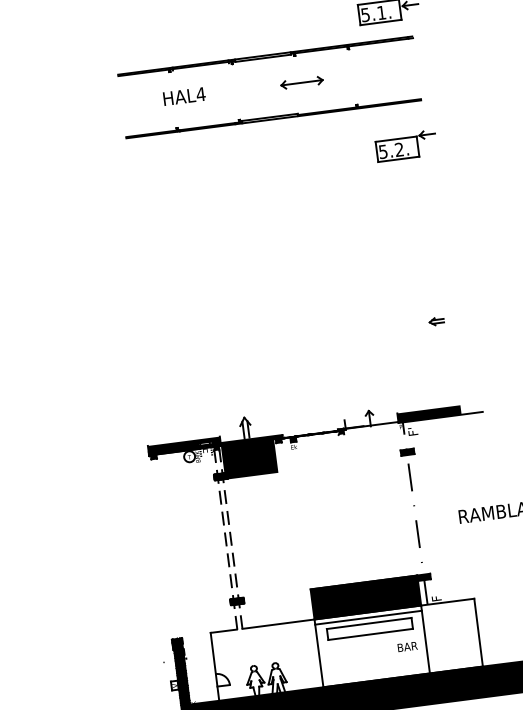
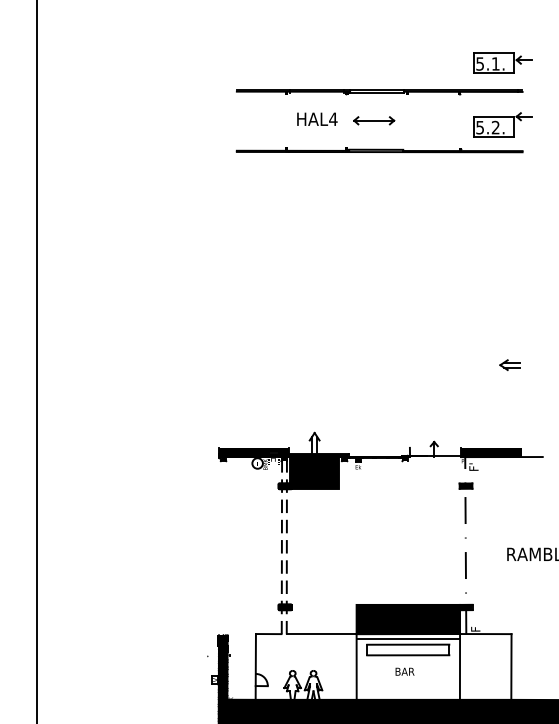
part: (302, 82) -> (374, 120), moved
text: (184, 95) -> (317, 118), moved
part: (405, 145) -> (502, 124), moved
part: (436, 320) -> (509, 364), size x1.43
text: (407, 646) -> (404, 671), moved

